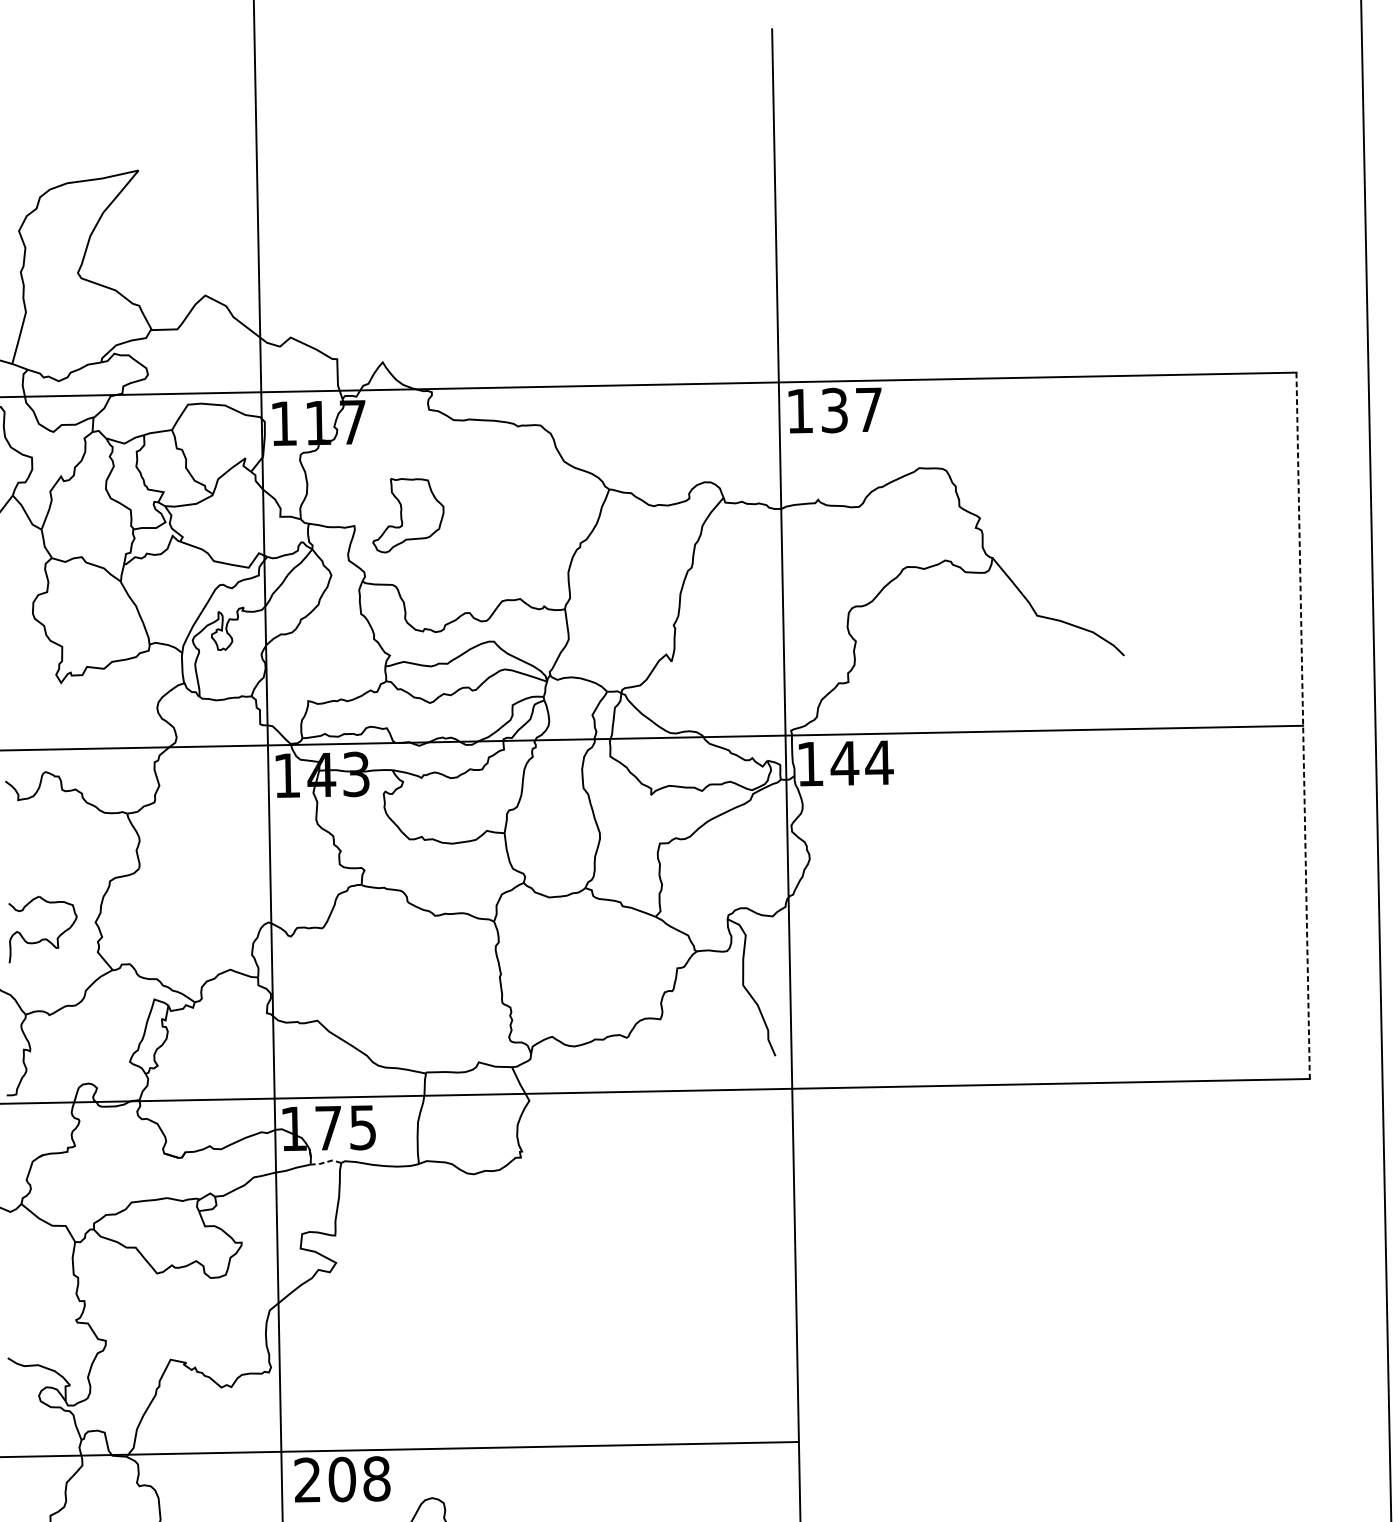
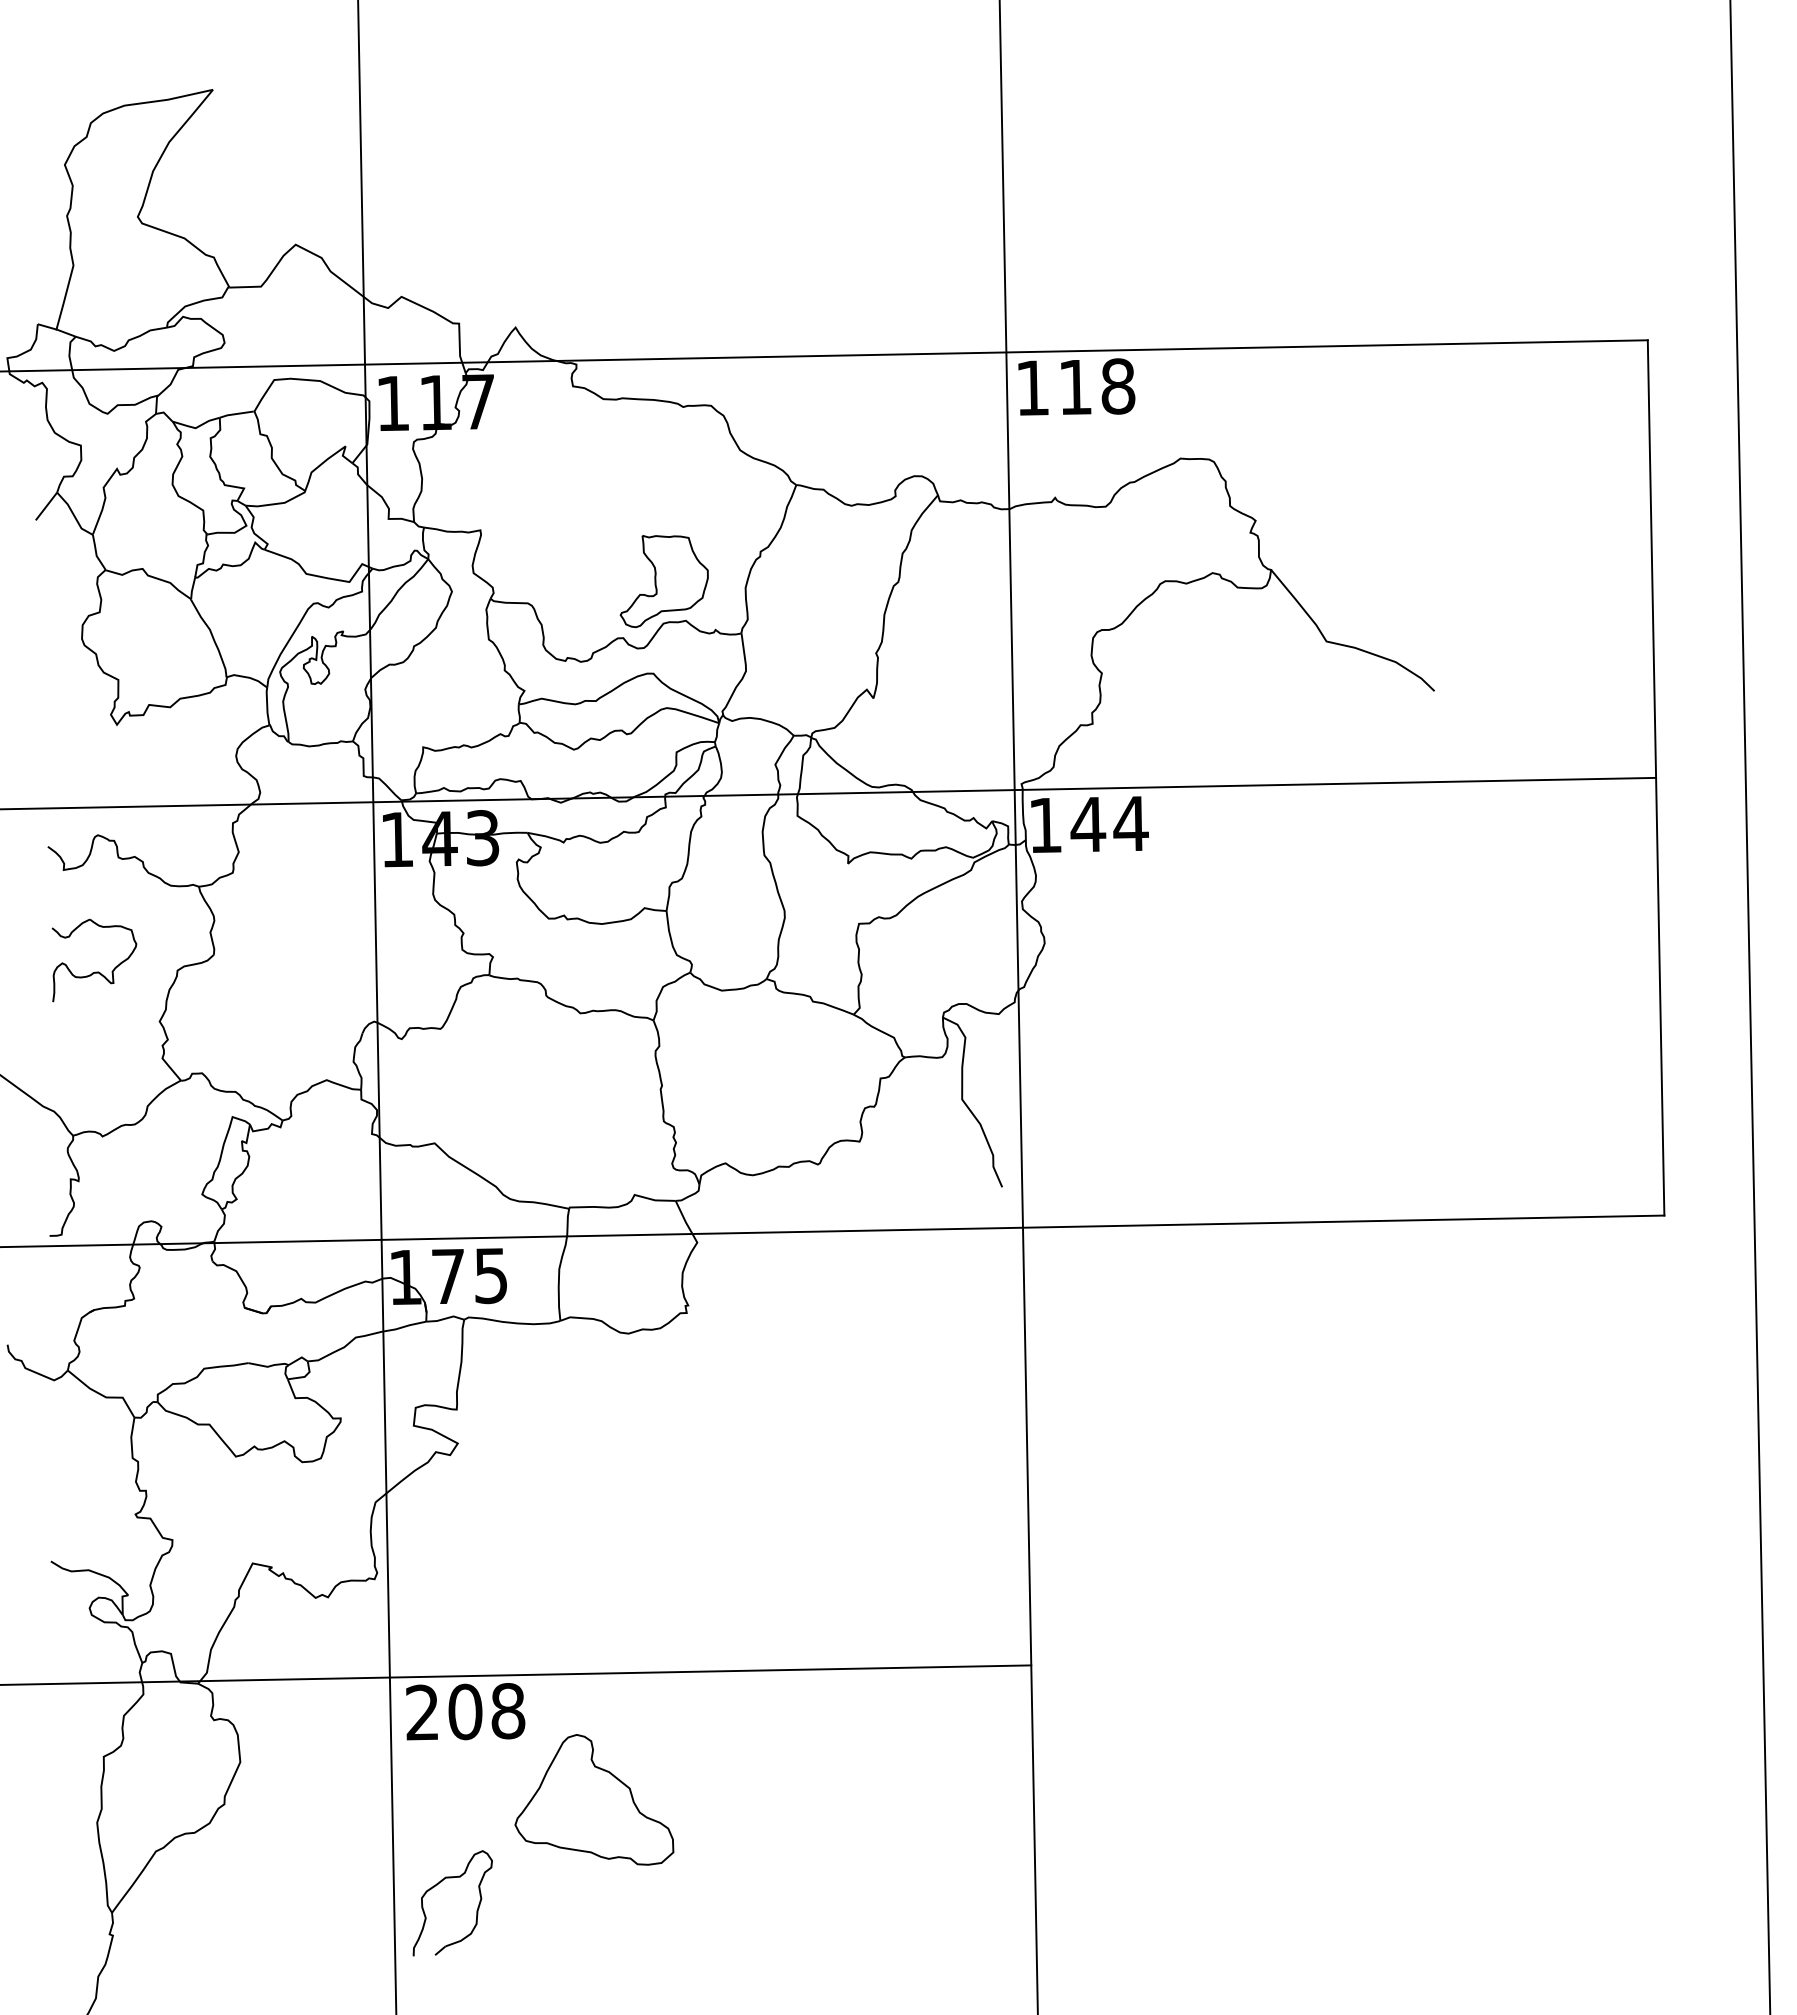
text: (852, 409) -> (1097, 386), 137 -> 118
part: (407, 515) -> (663, 581), moved
line: (1303, 725) -> (1656, 777), dashed -> solid
part: (43, 938) -> (95, 971), moved
line: (326, 1162) -> (445, 1318), dashed -> solid

